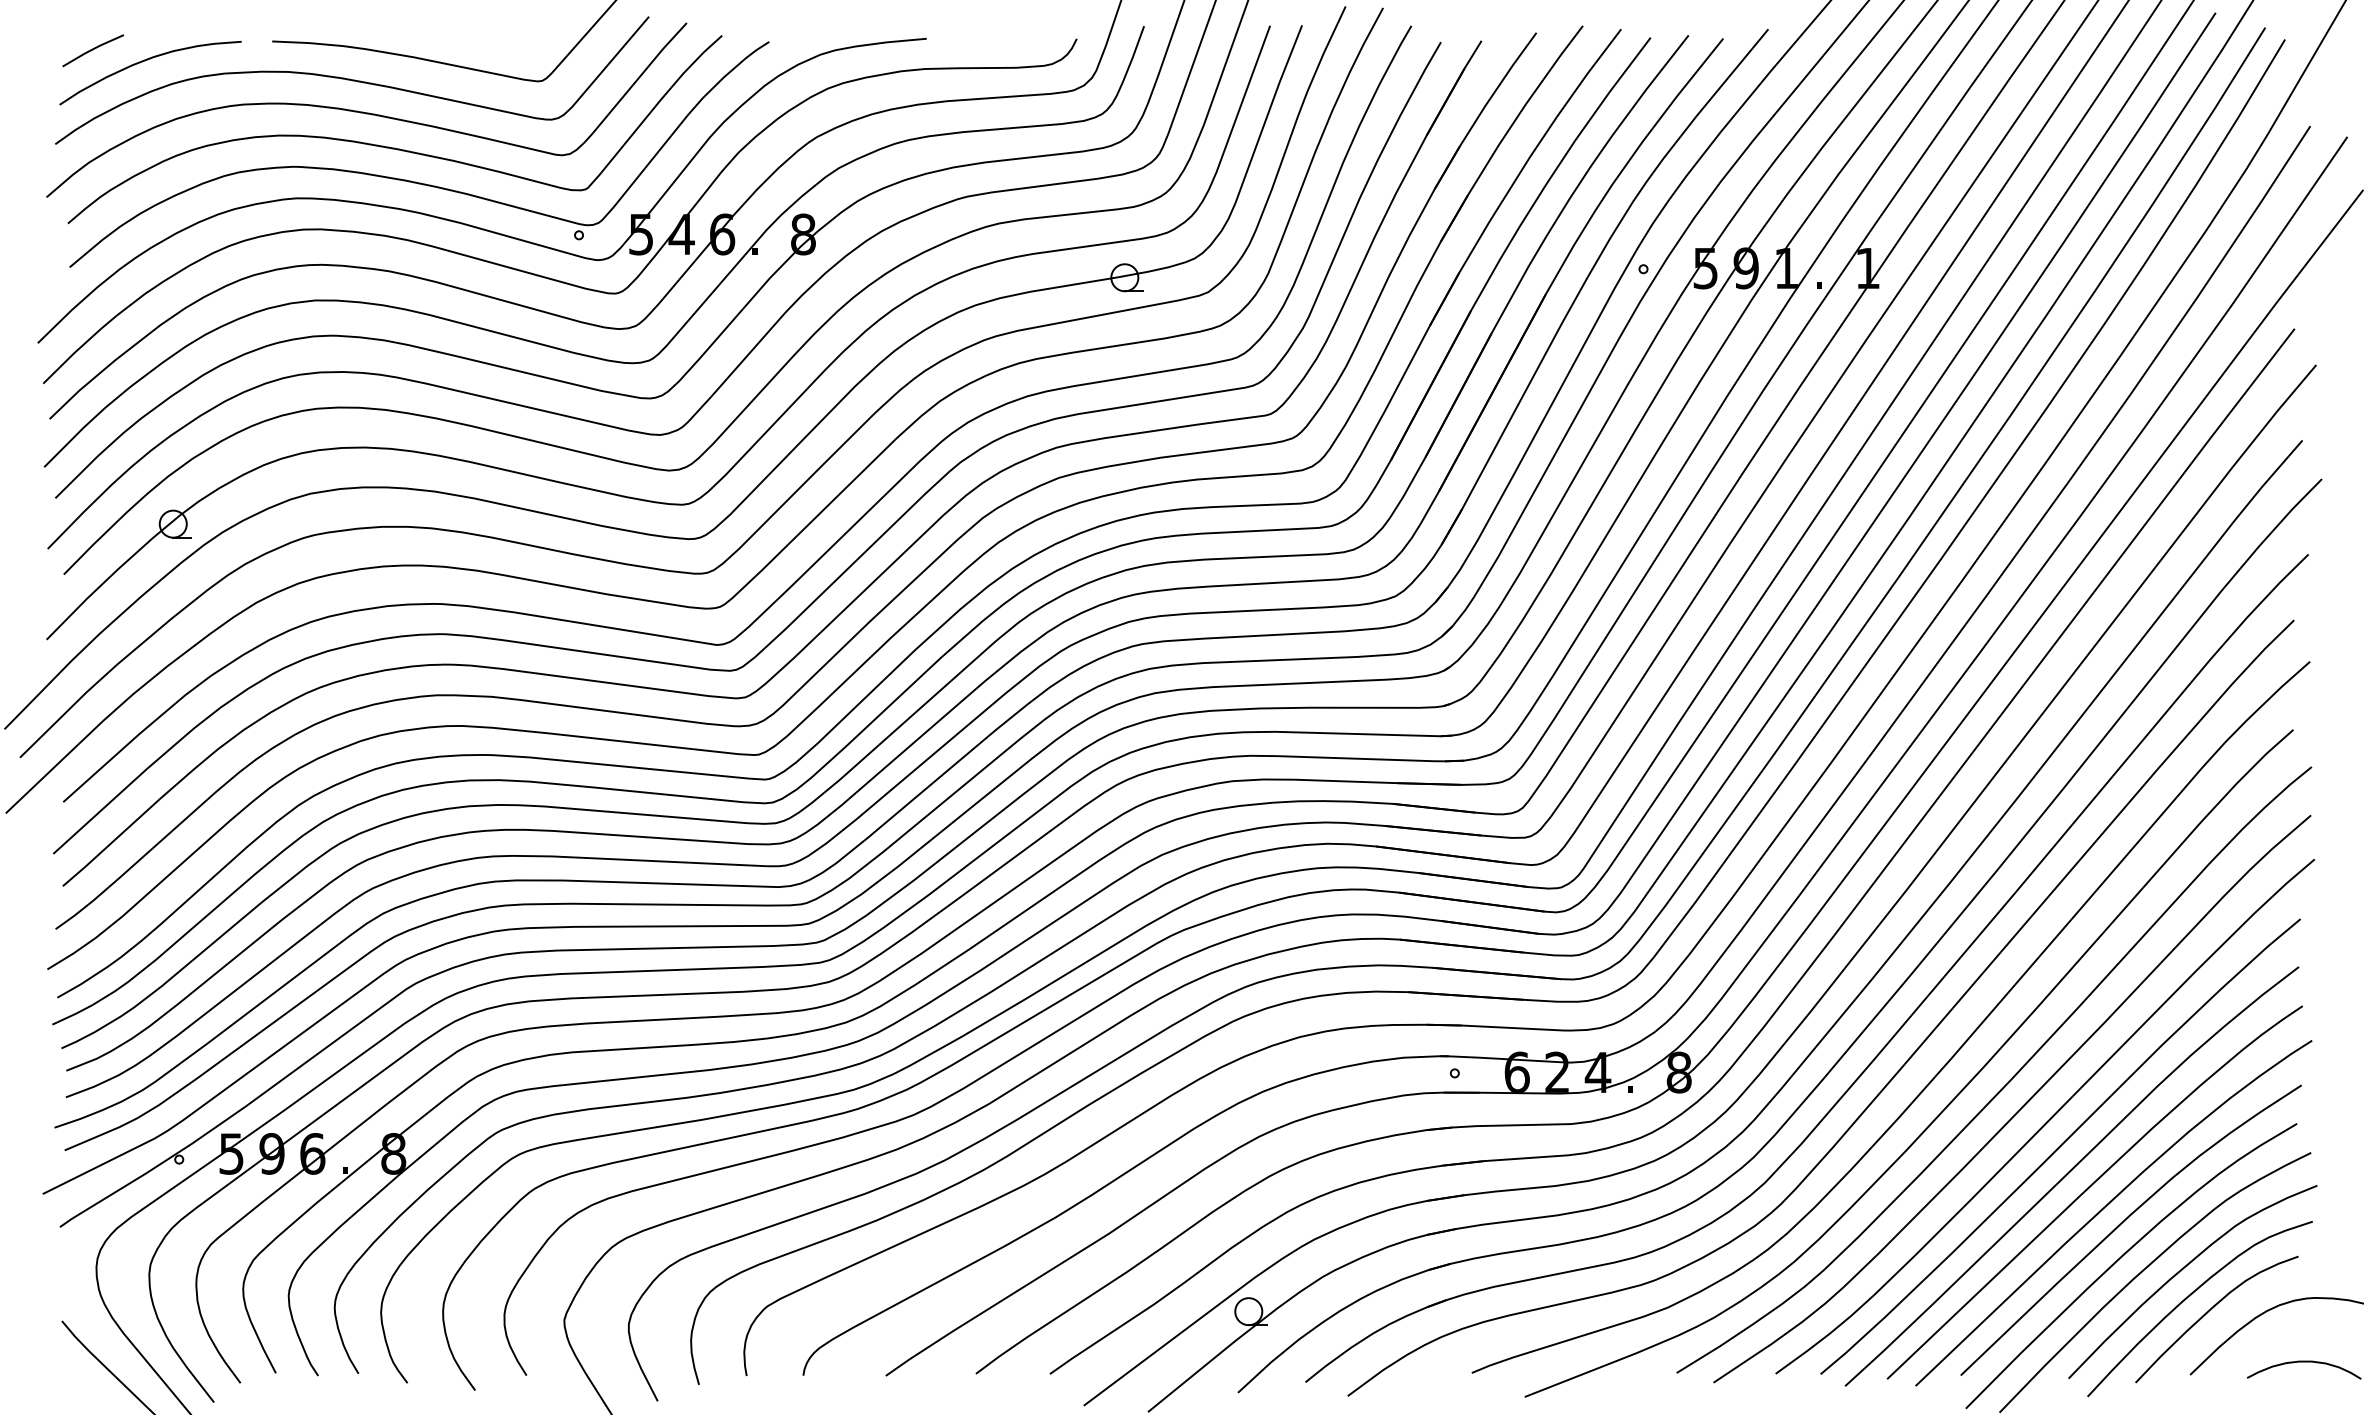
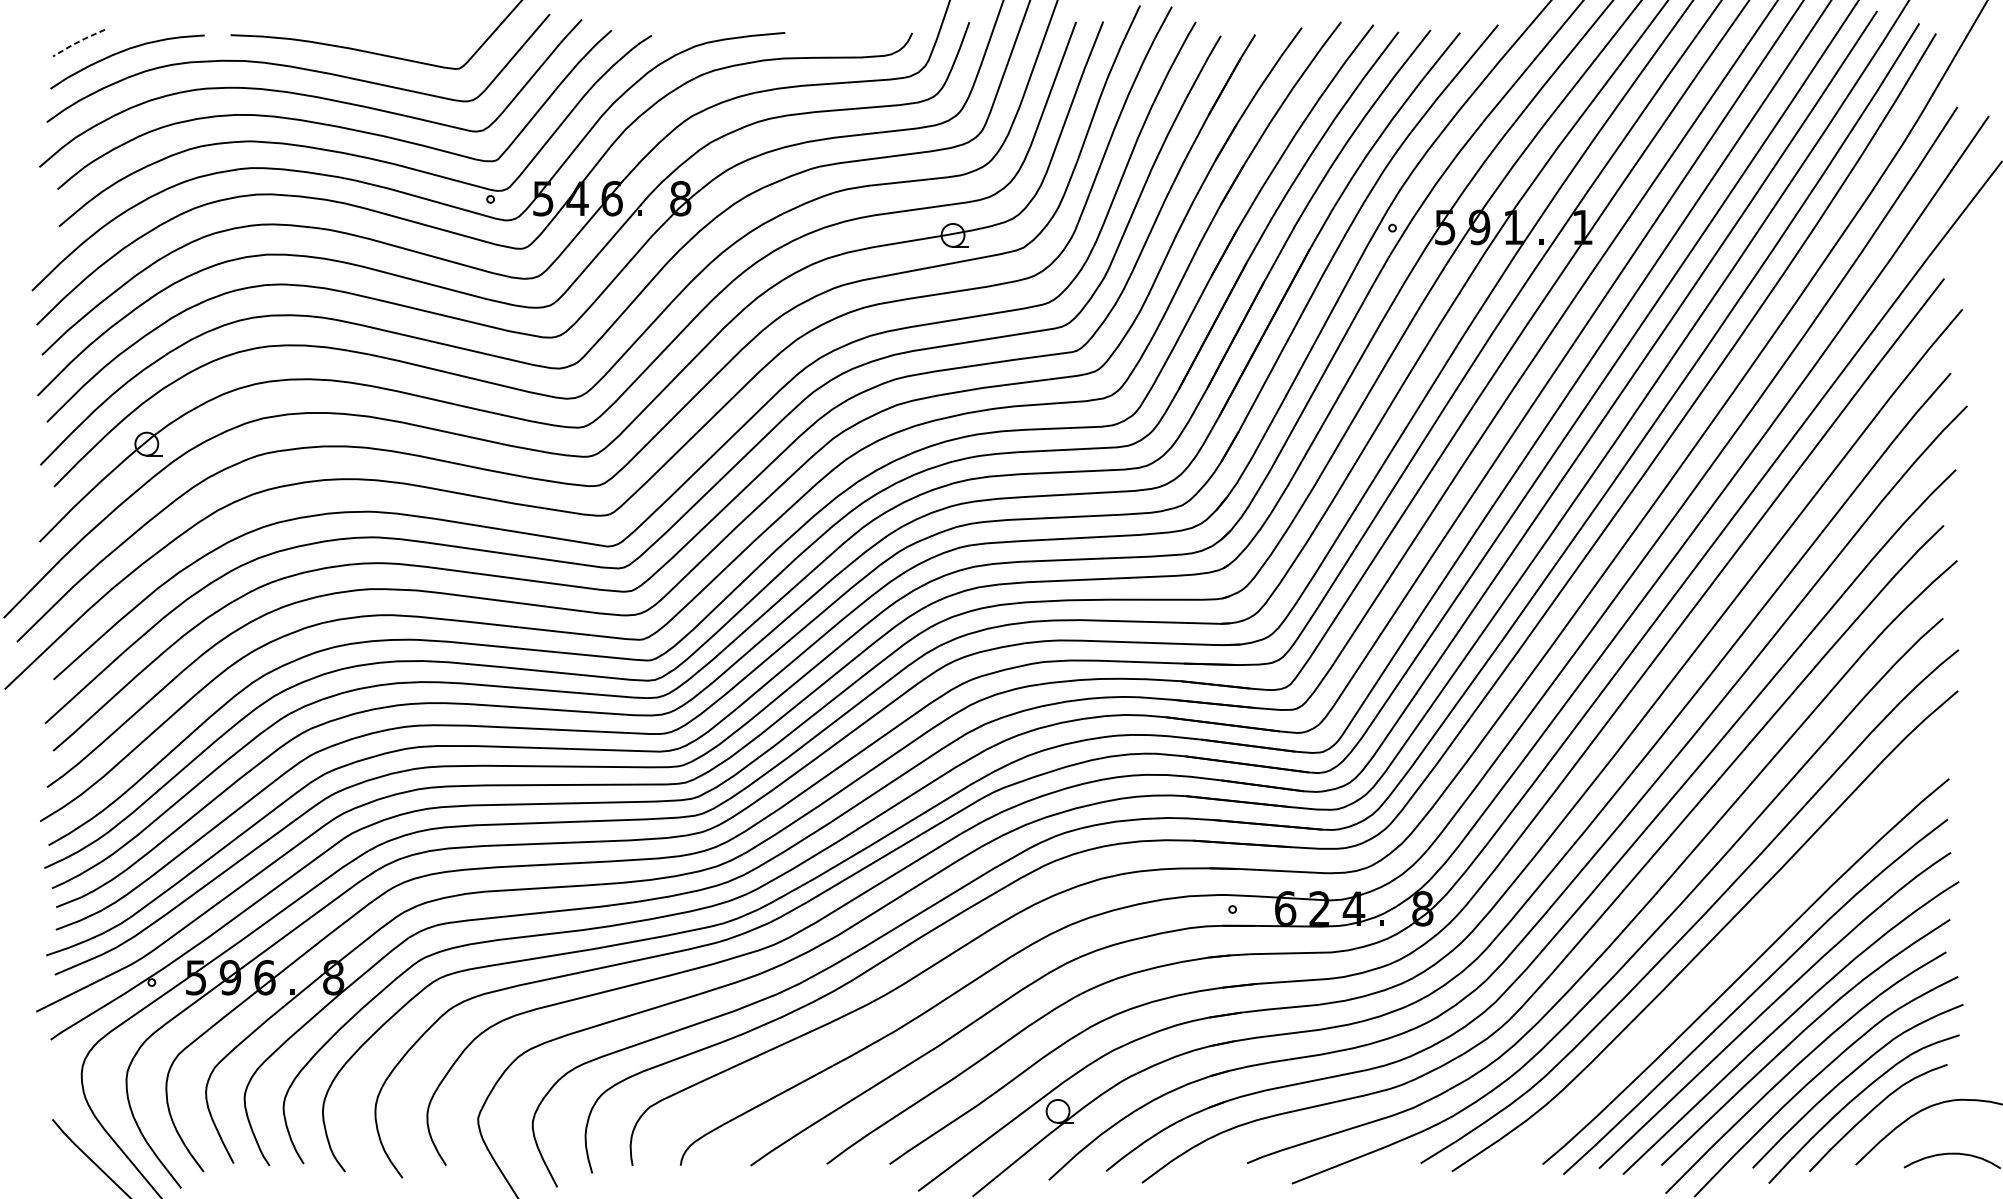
line: (92, 49) -> (78, 41), solid -> dashed
curve: (2048, 1119) -> (1735, 948), removed

